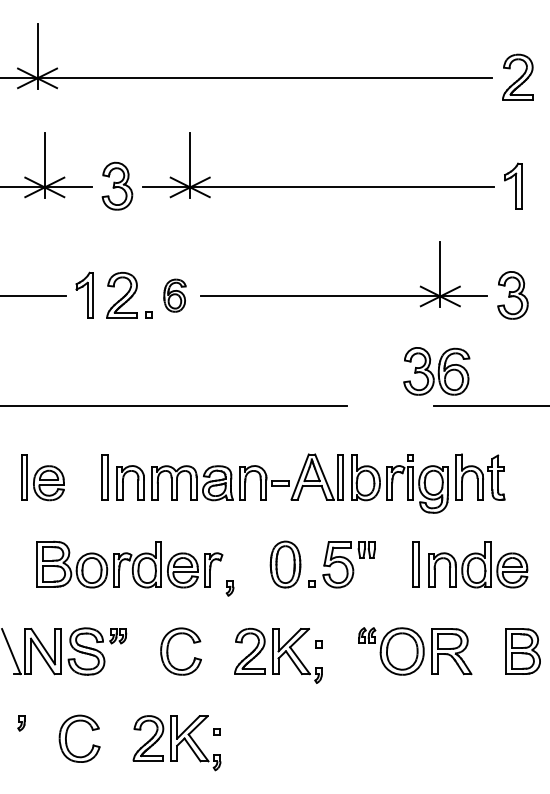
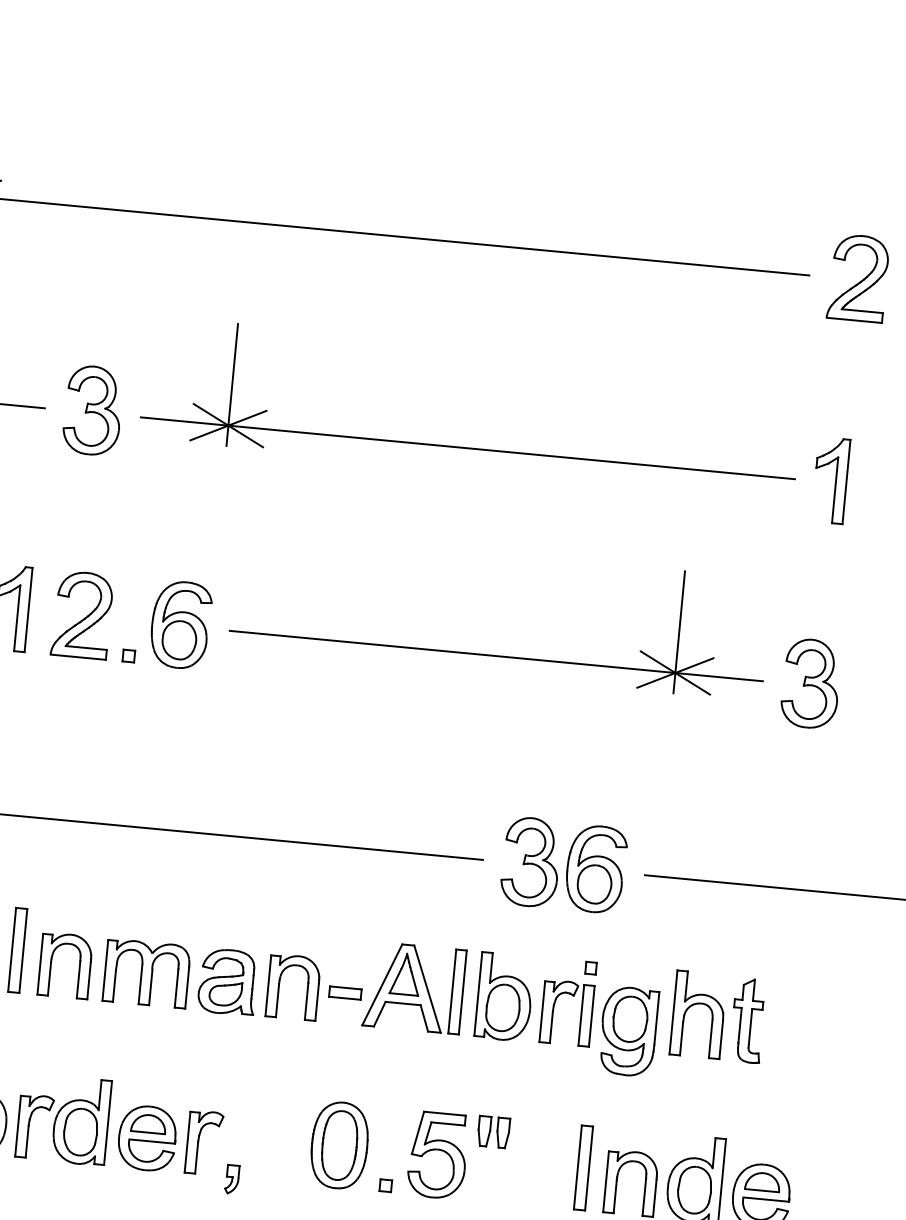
part: (174, 295) -> (180, 624), size x1.43
part: (436, 371) -> (563, 865), moved

